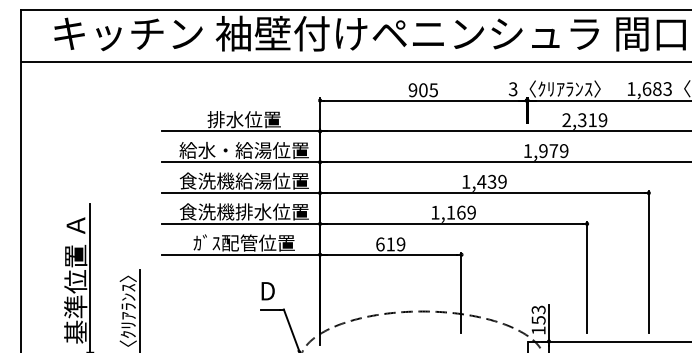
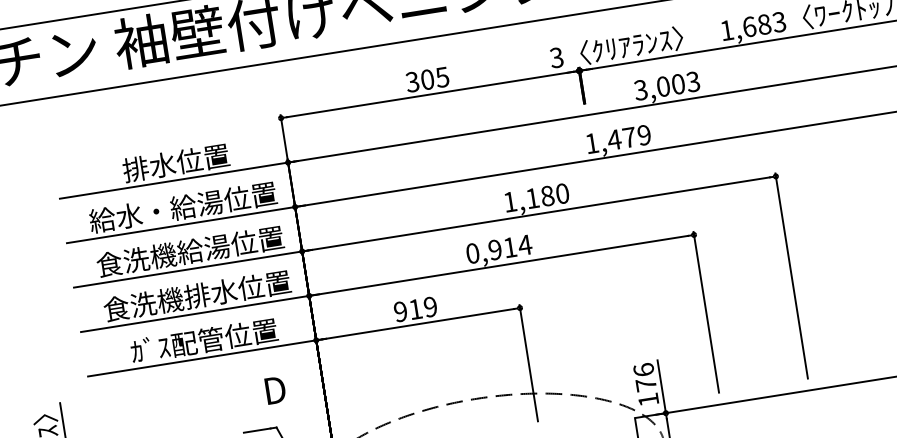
text: (412, 90) -> (411, 82), 905 -> 305
text: (584, 120) -> (666, 86), 2,319 -> 3,003
text: (543, 151) -> (614, 140), 1,979 -> 1,479
text: (491, 181) -> (546, 195), 1,439 -> 1,180
text: (453, 212) -> (498, 249), 1,169 -> 0,914
text: (380, 244) -> (400, 311), 619 -> 919
text: (267, 291) -> (274, 390), moved
text: (538, 314) -> (644, 376), 153 -> 176

